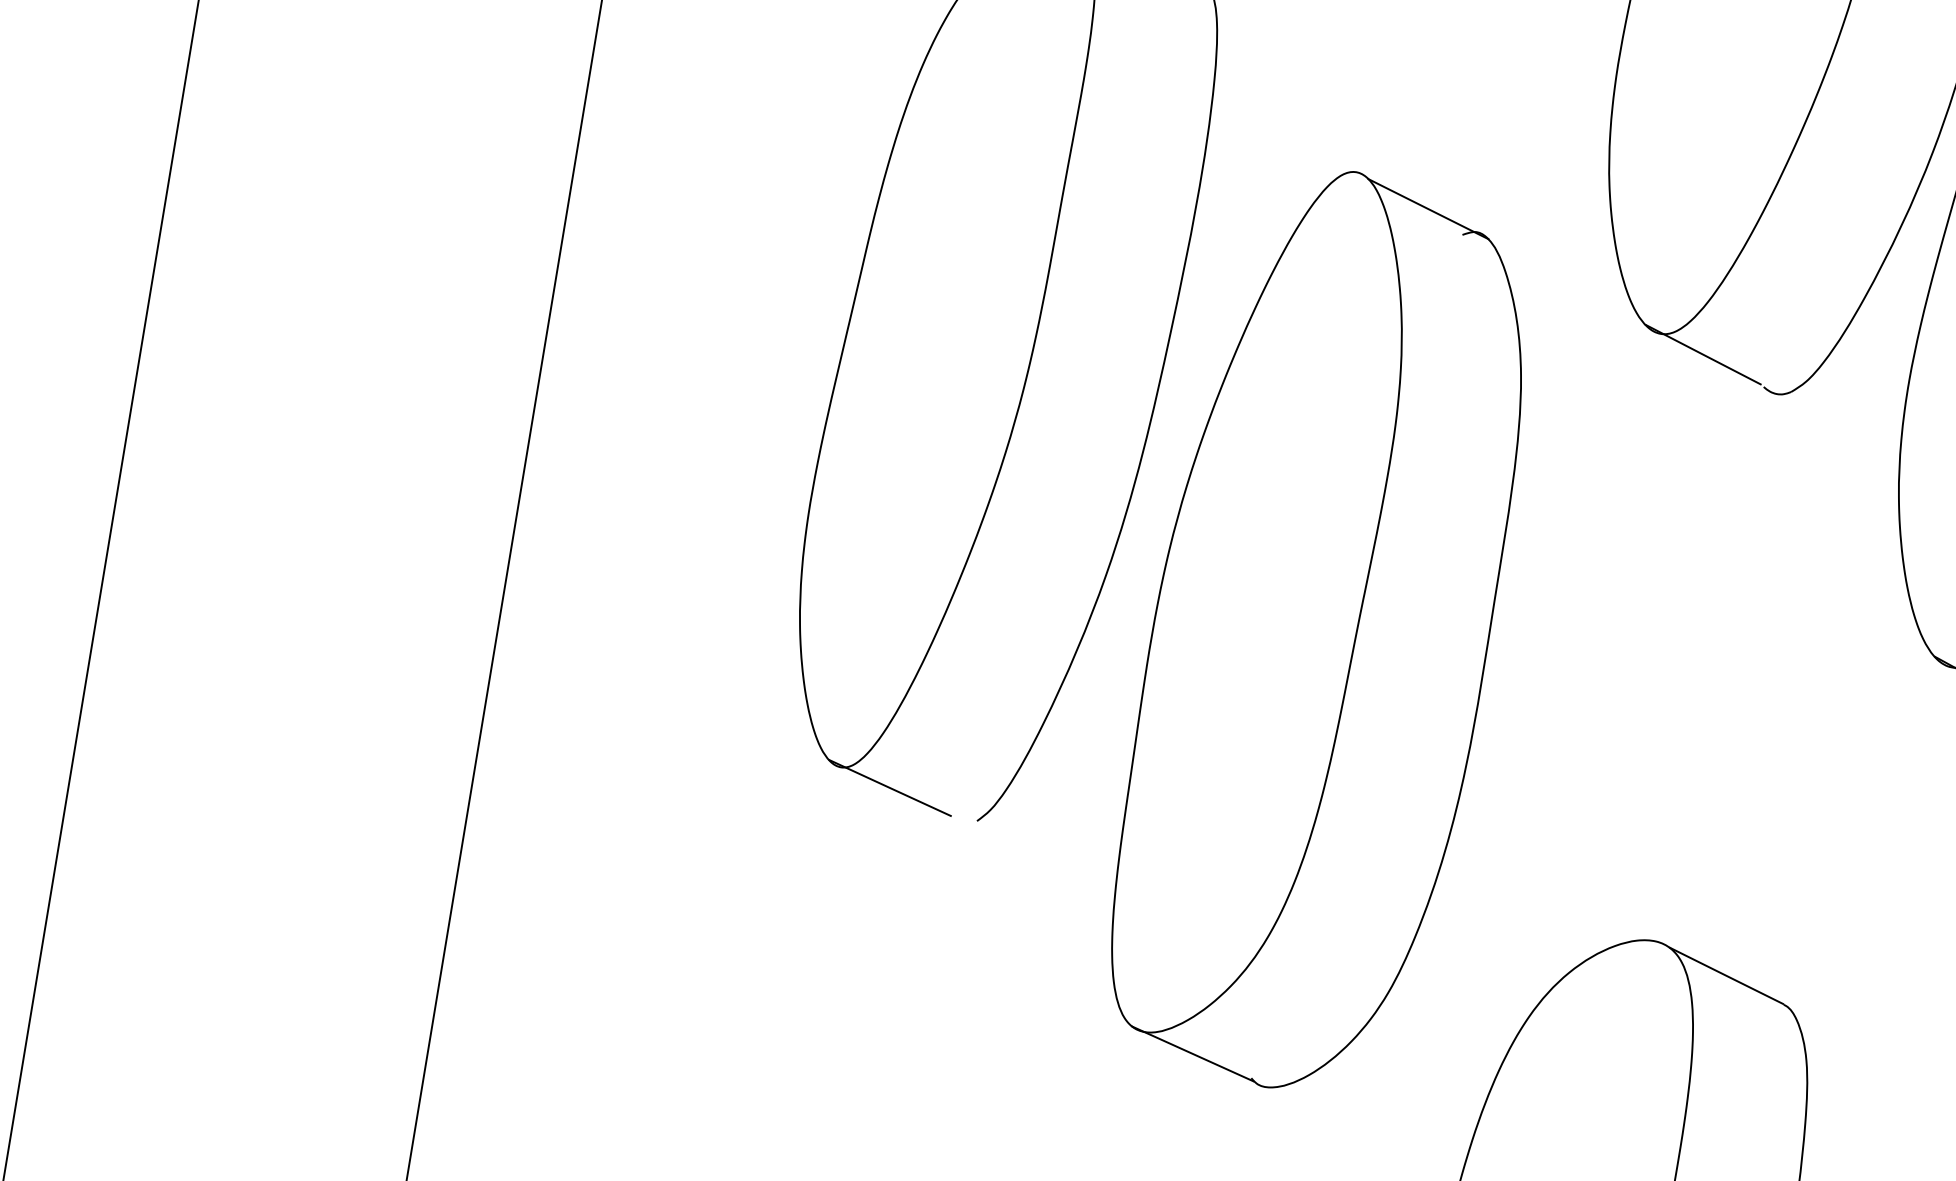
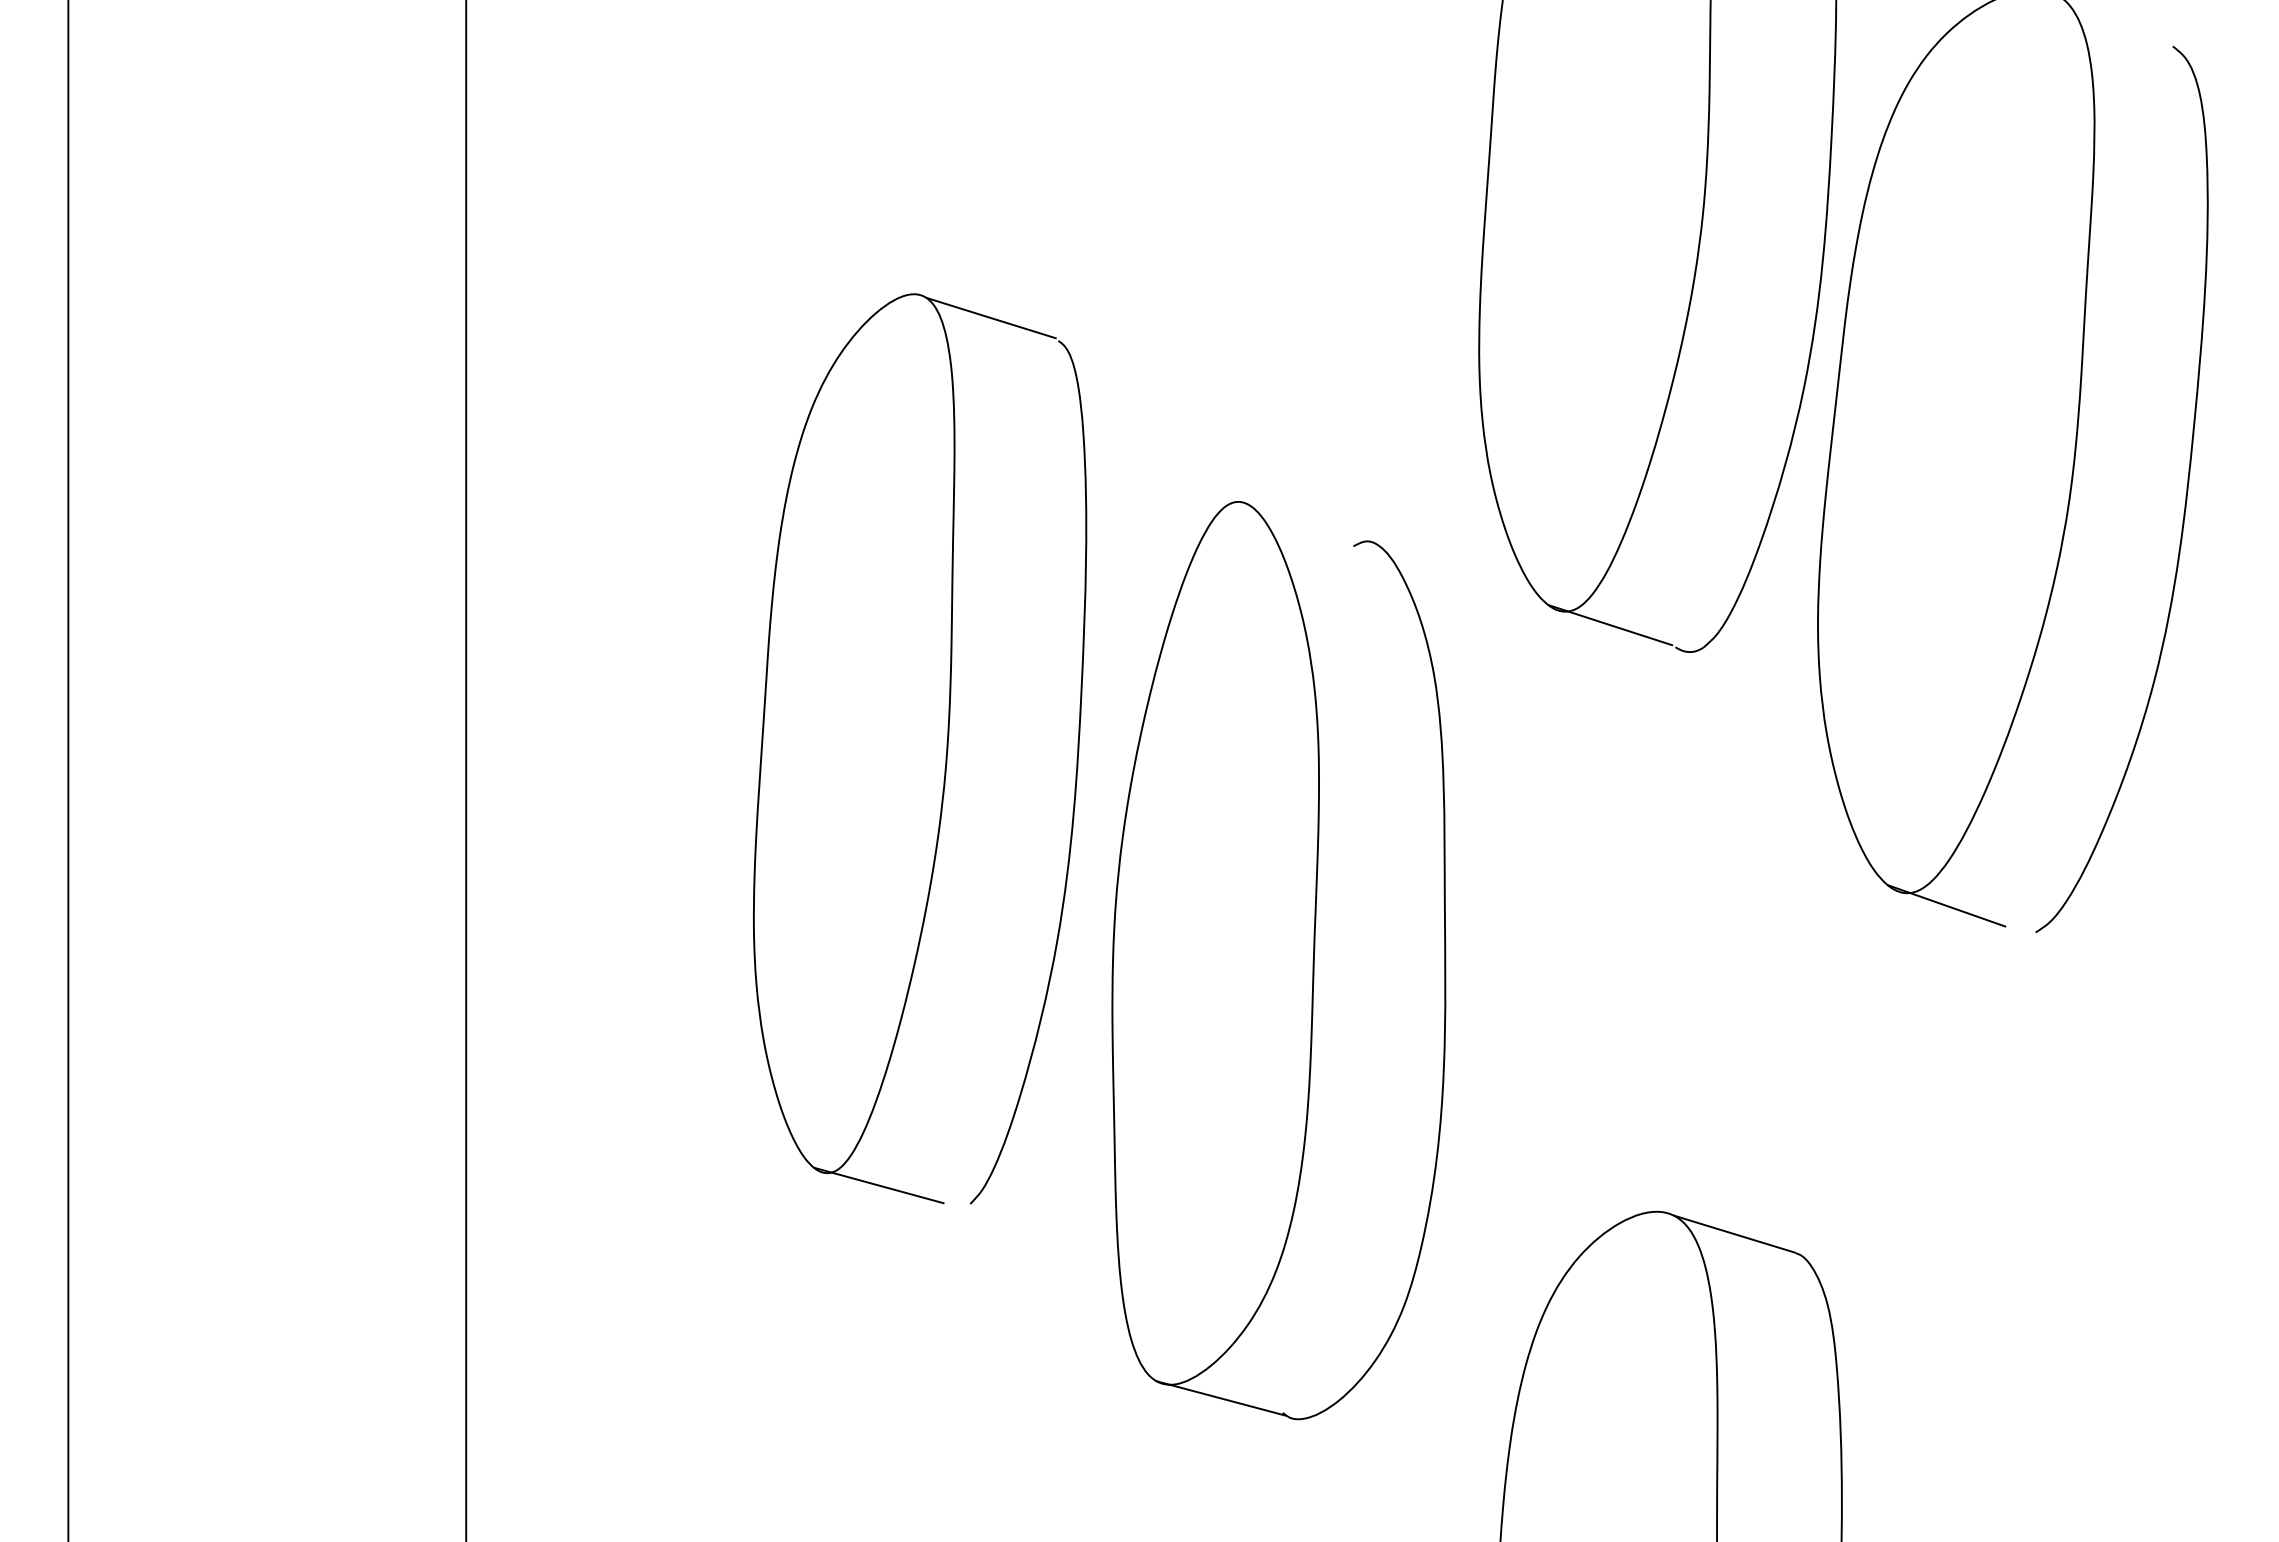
line: (1428, 209) -> (1315, 526), removed

